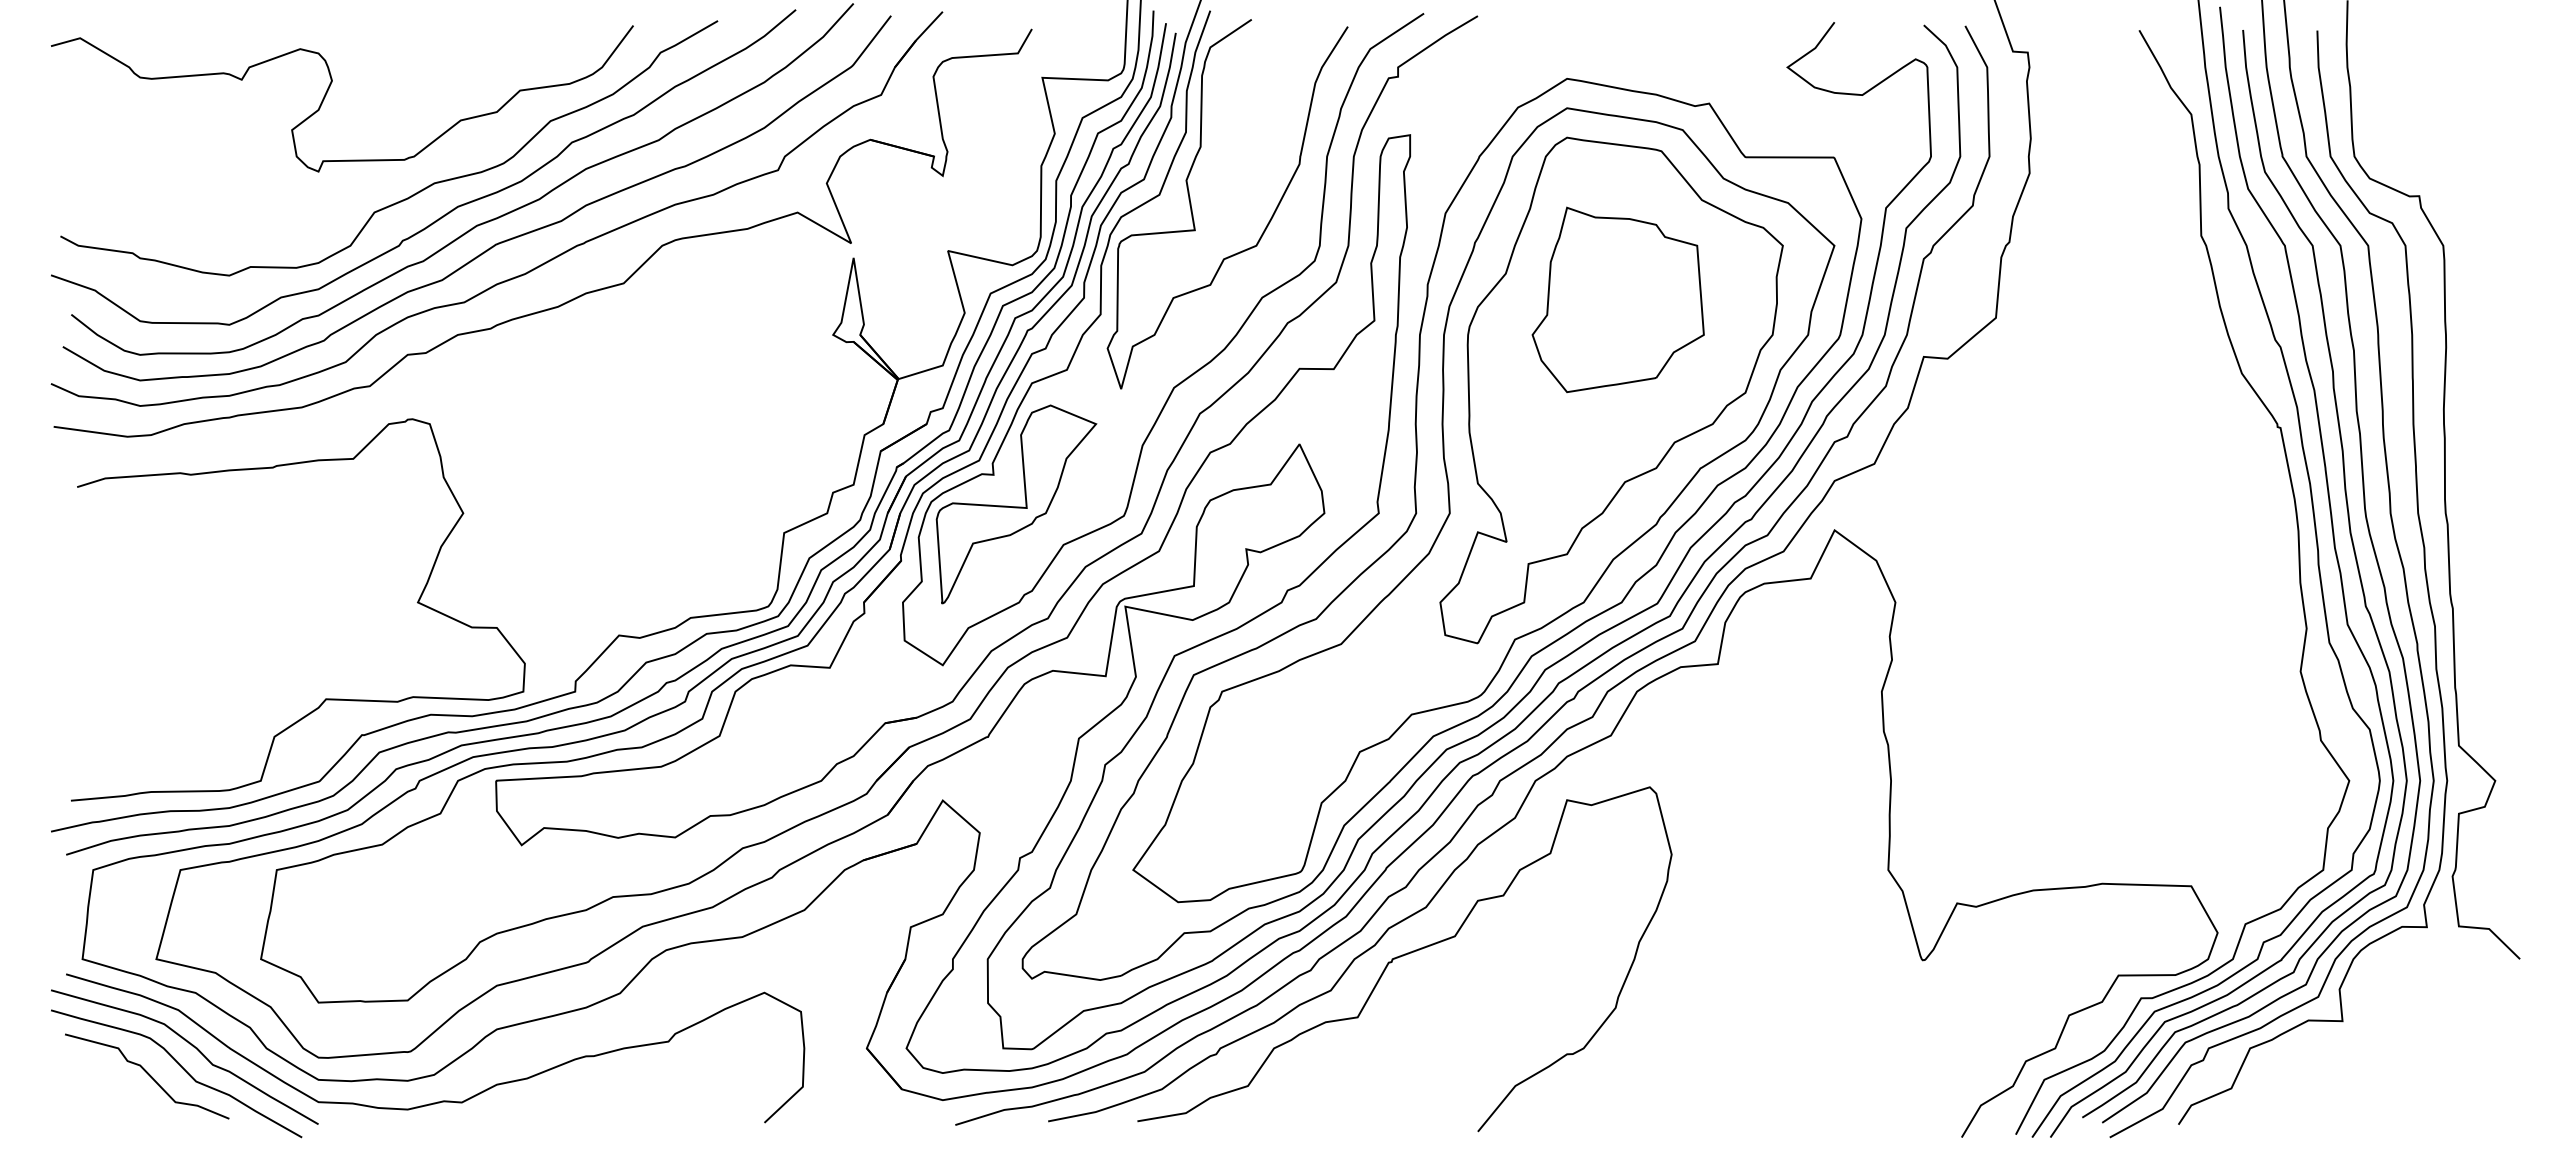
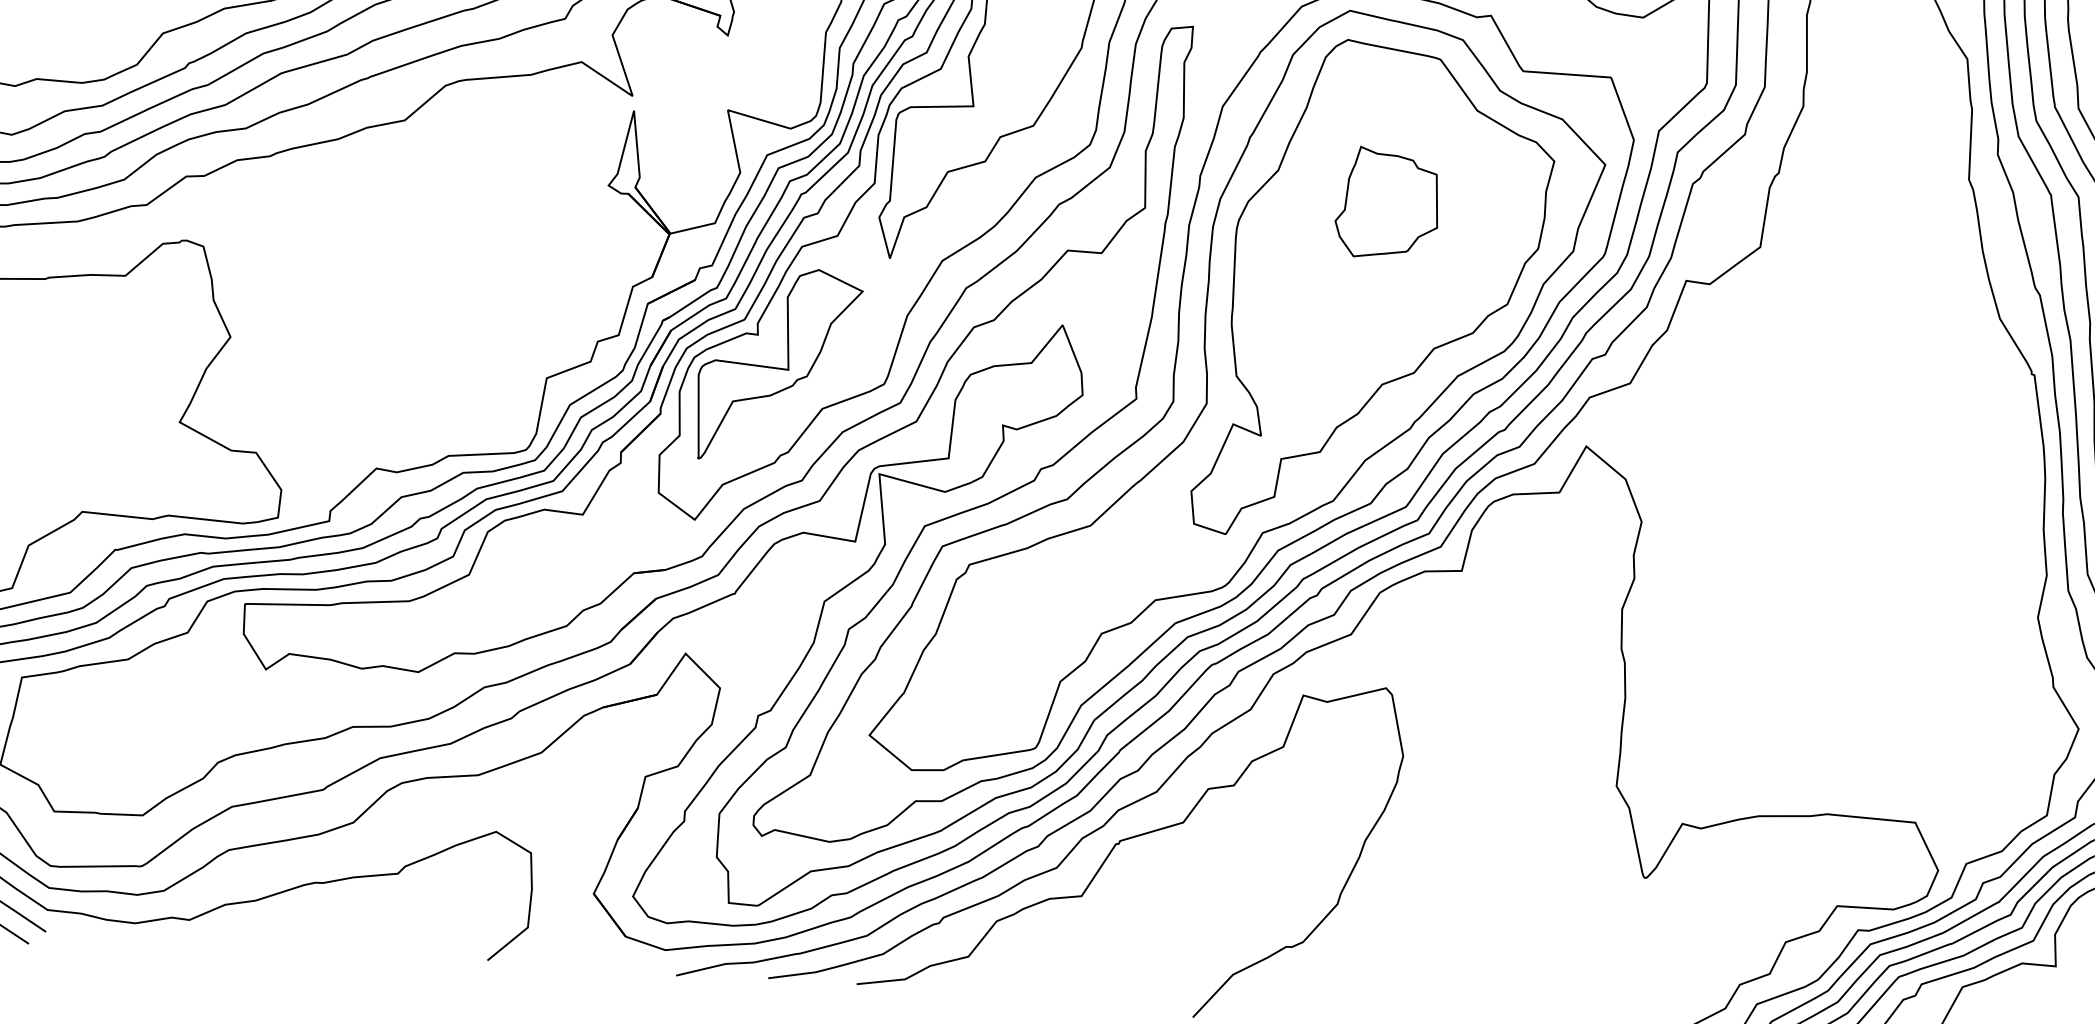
part: (1617, 299) -> (1387, 203), size x0.6

